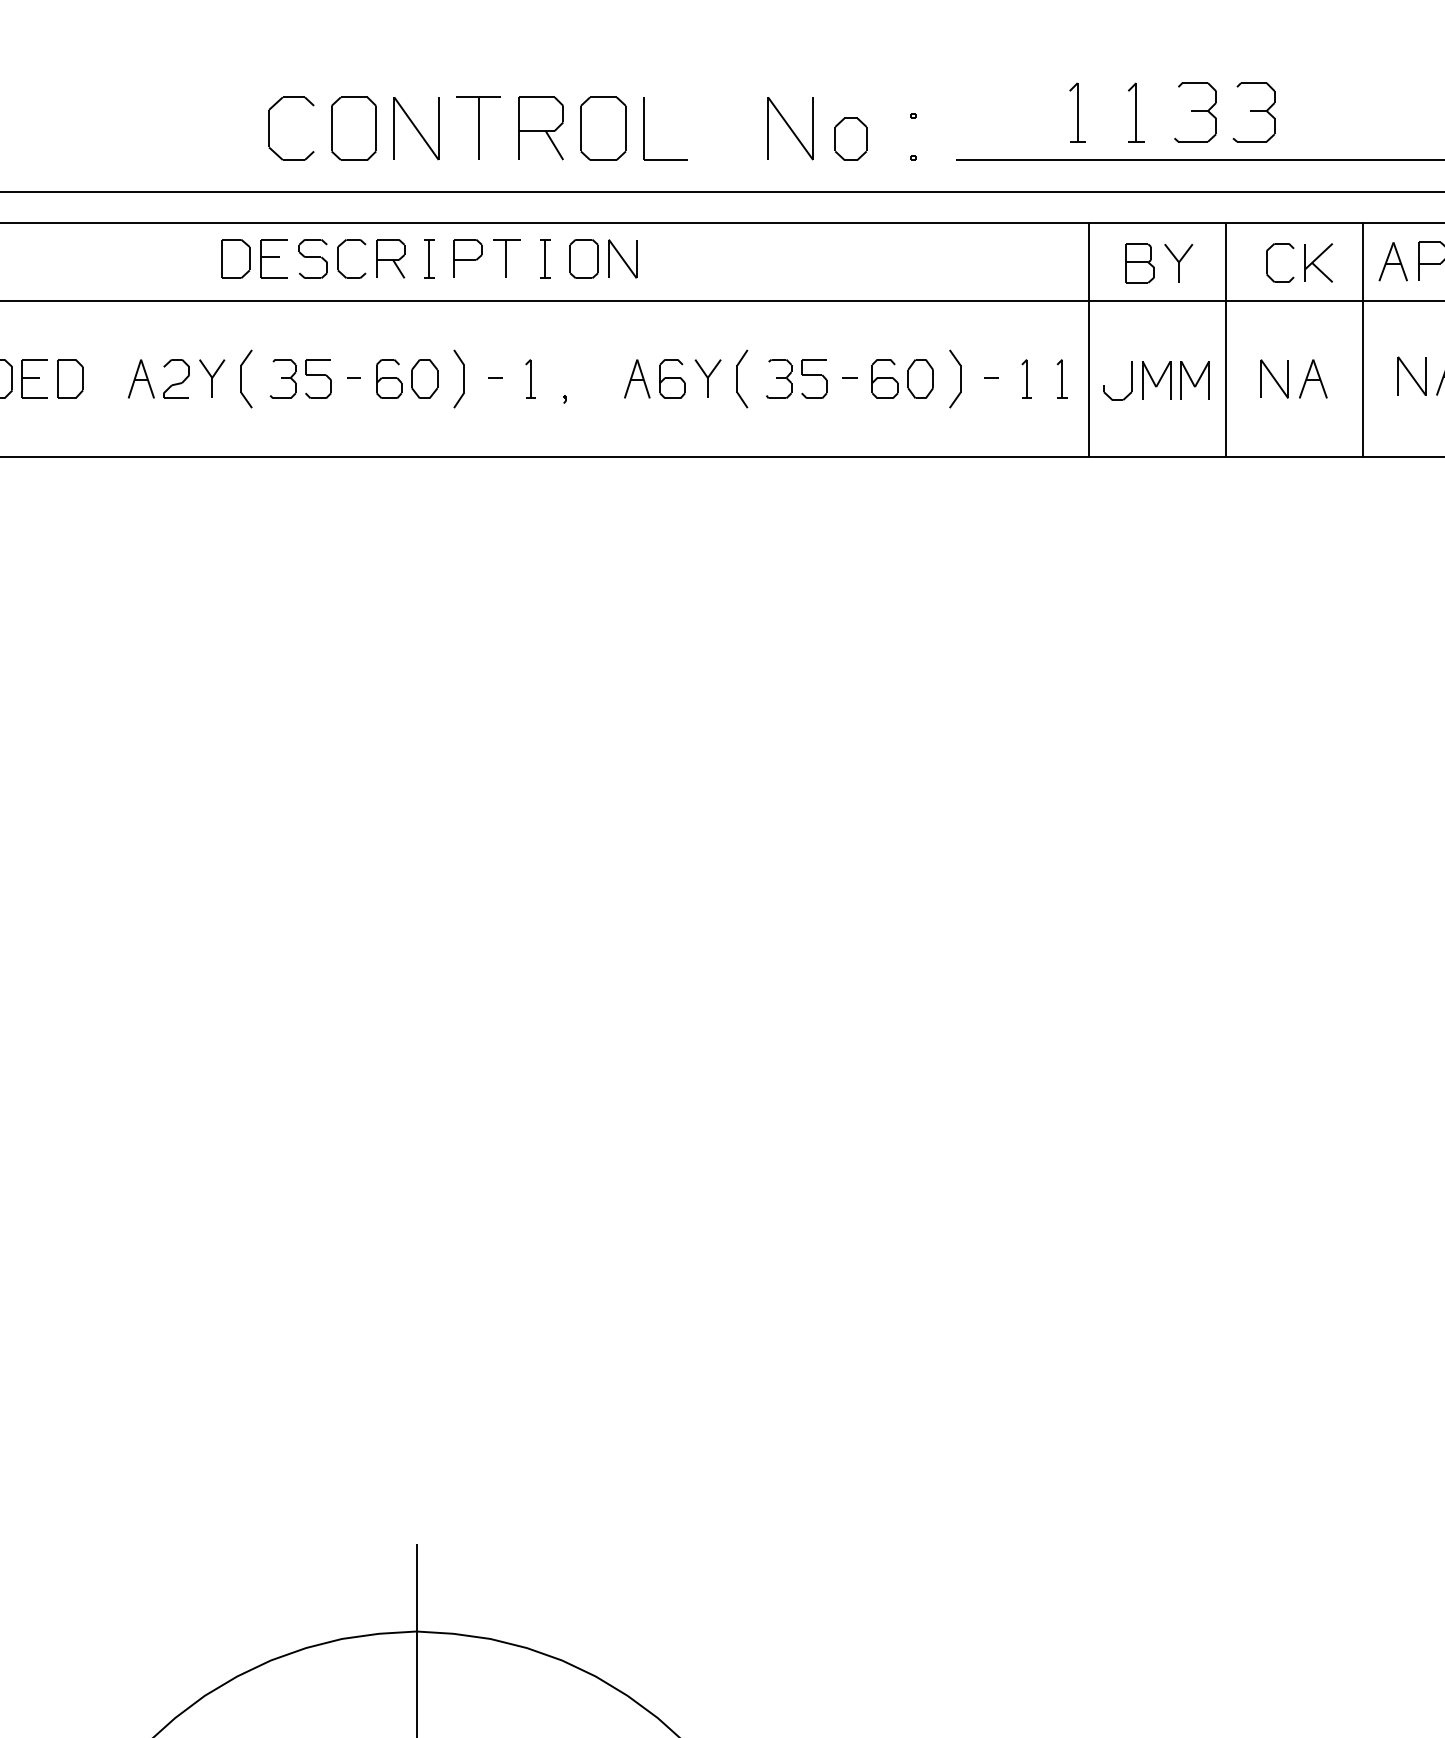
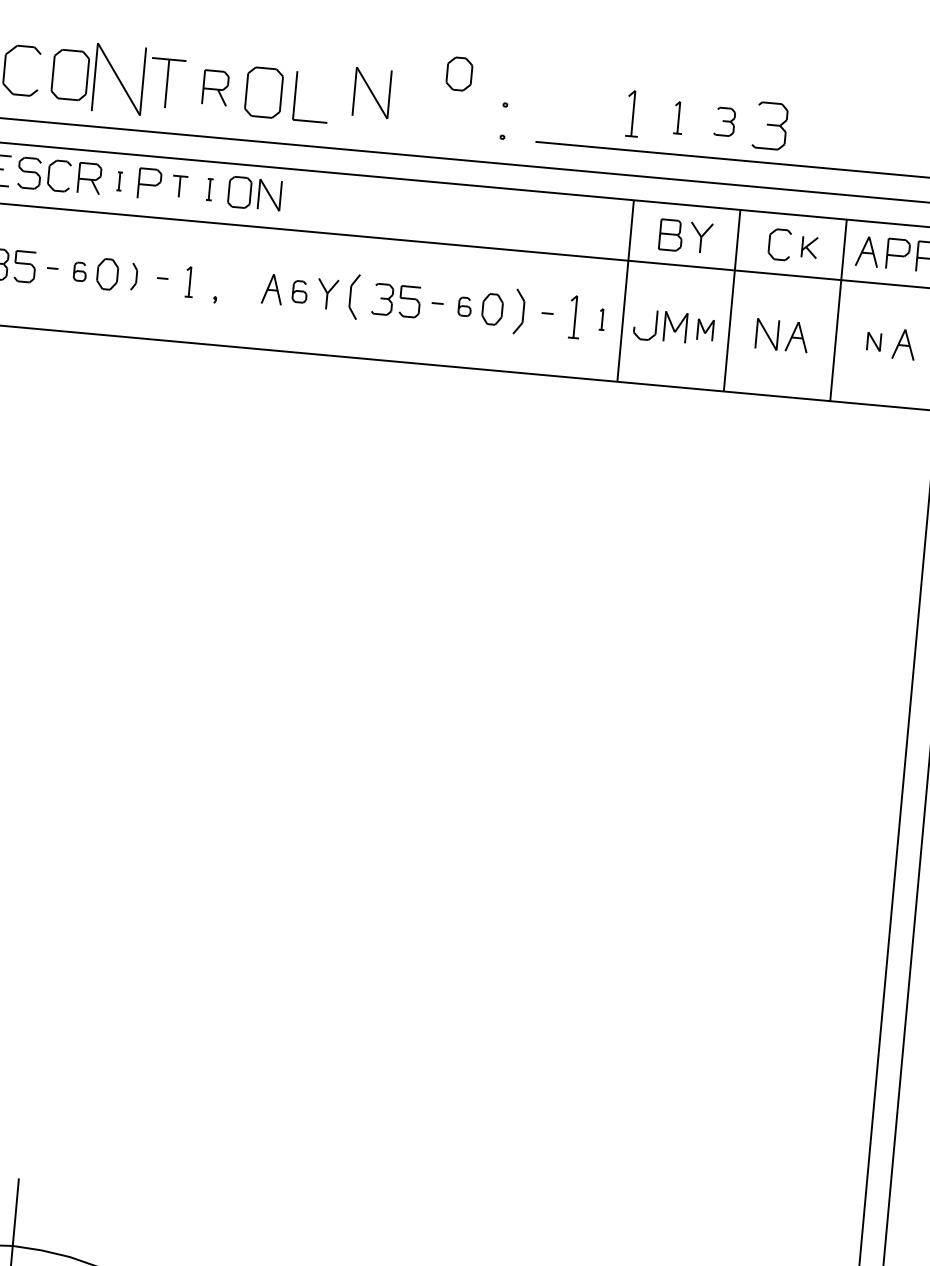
part: (1136, 112) -> (678, 117), size x0.7
part: (1195, 112) -> (724, 121), size x0.6
part: (416, 128) -> (118, 79), size x1.4
part: (540, 128) -> (215, 88), size x0.7
part: (790, 128) -> (372, 92), moved
part: (850, 138) -> (459, 73), moved
part: (429, 258) -> (119, 181), size x0.6
part: (506, 258) -> (179, 186), size x0.7
part: (545, 258) -> (209, 189), size x0.7
part: (1318, 262) -> (809, 247), size x0.7
part: (1411, 375) -> (873, 341), size x0.6
part: (389, 378) -> (80, 271), size x0.6
part: (458, 378) -> (133, 276), size x0.6
part: (672, 378) -> (299, 291), size x0.7
part: (884, 378) -> (464, 306), size x0.6
part: (1026, 378) -> (574, 316), size x1.4
part: (1061, 378) -> (601, 318), size x0.7
part: (1194, 380) -> (705, 329), size x0.7

